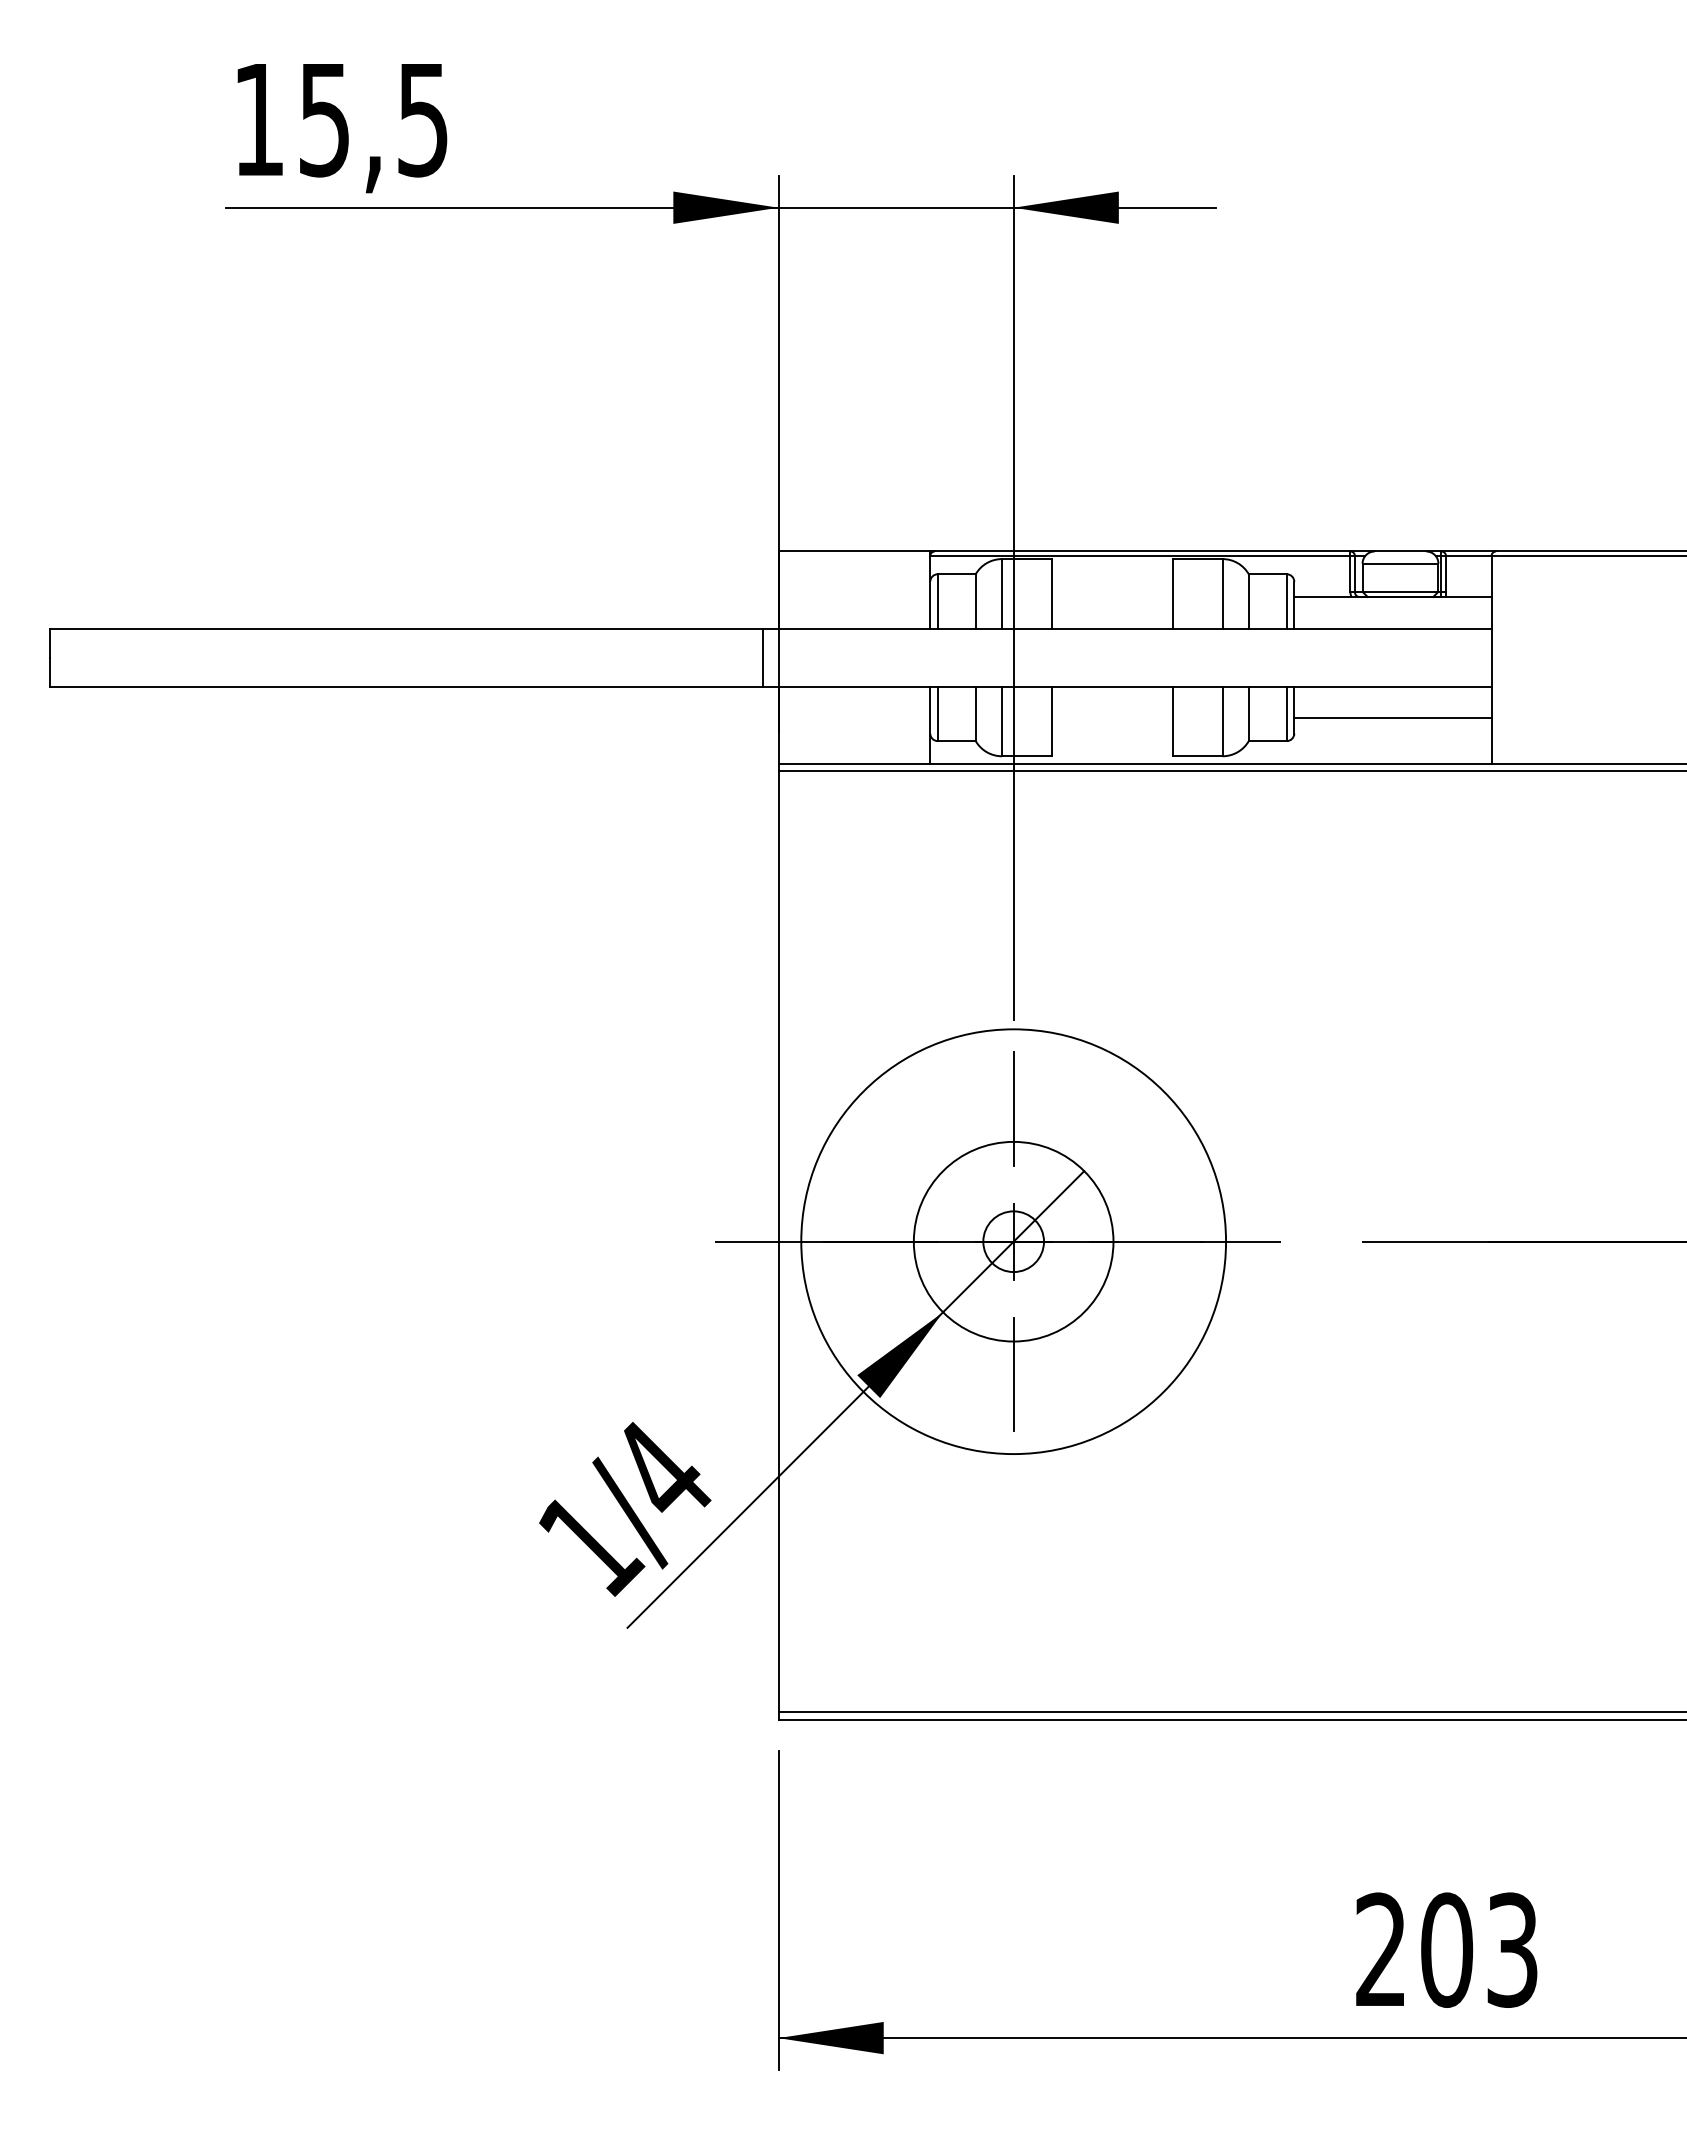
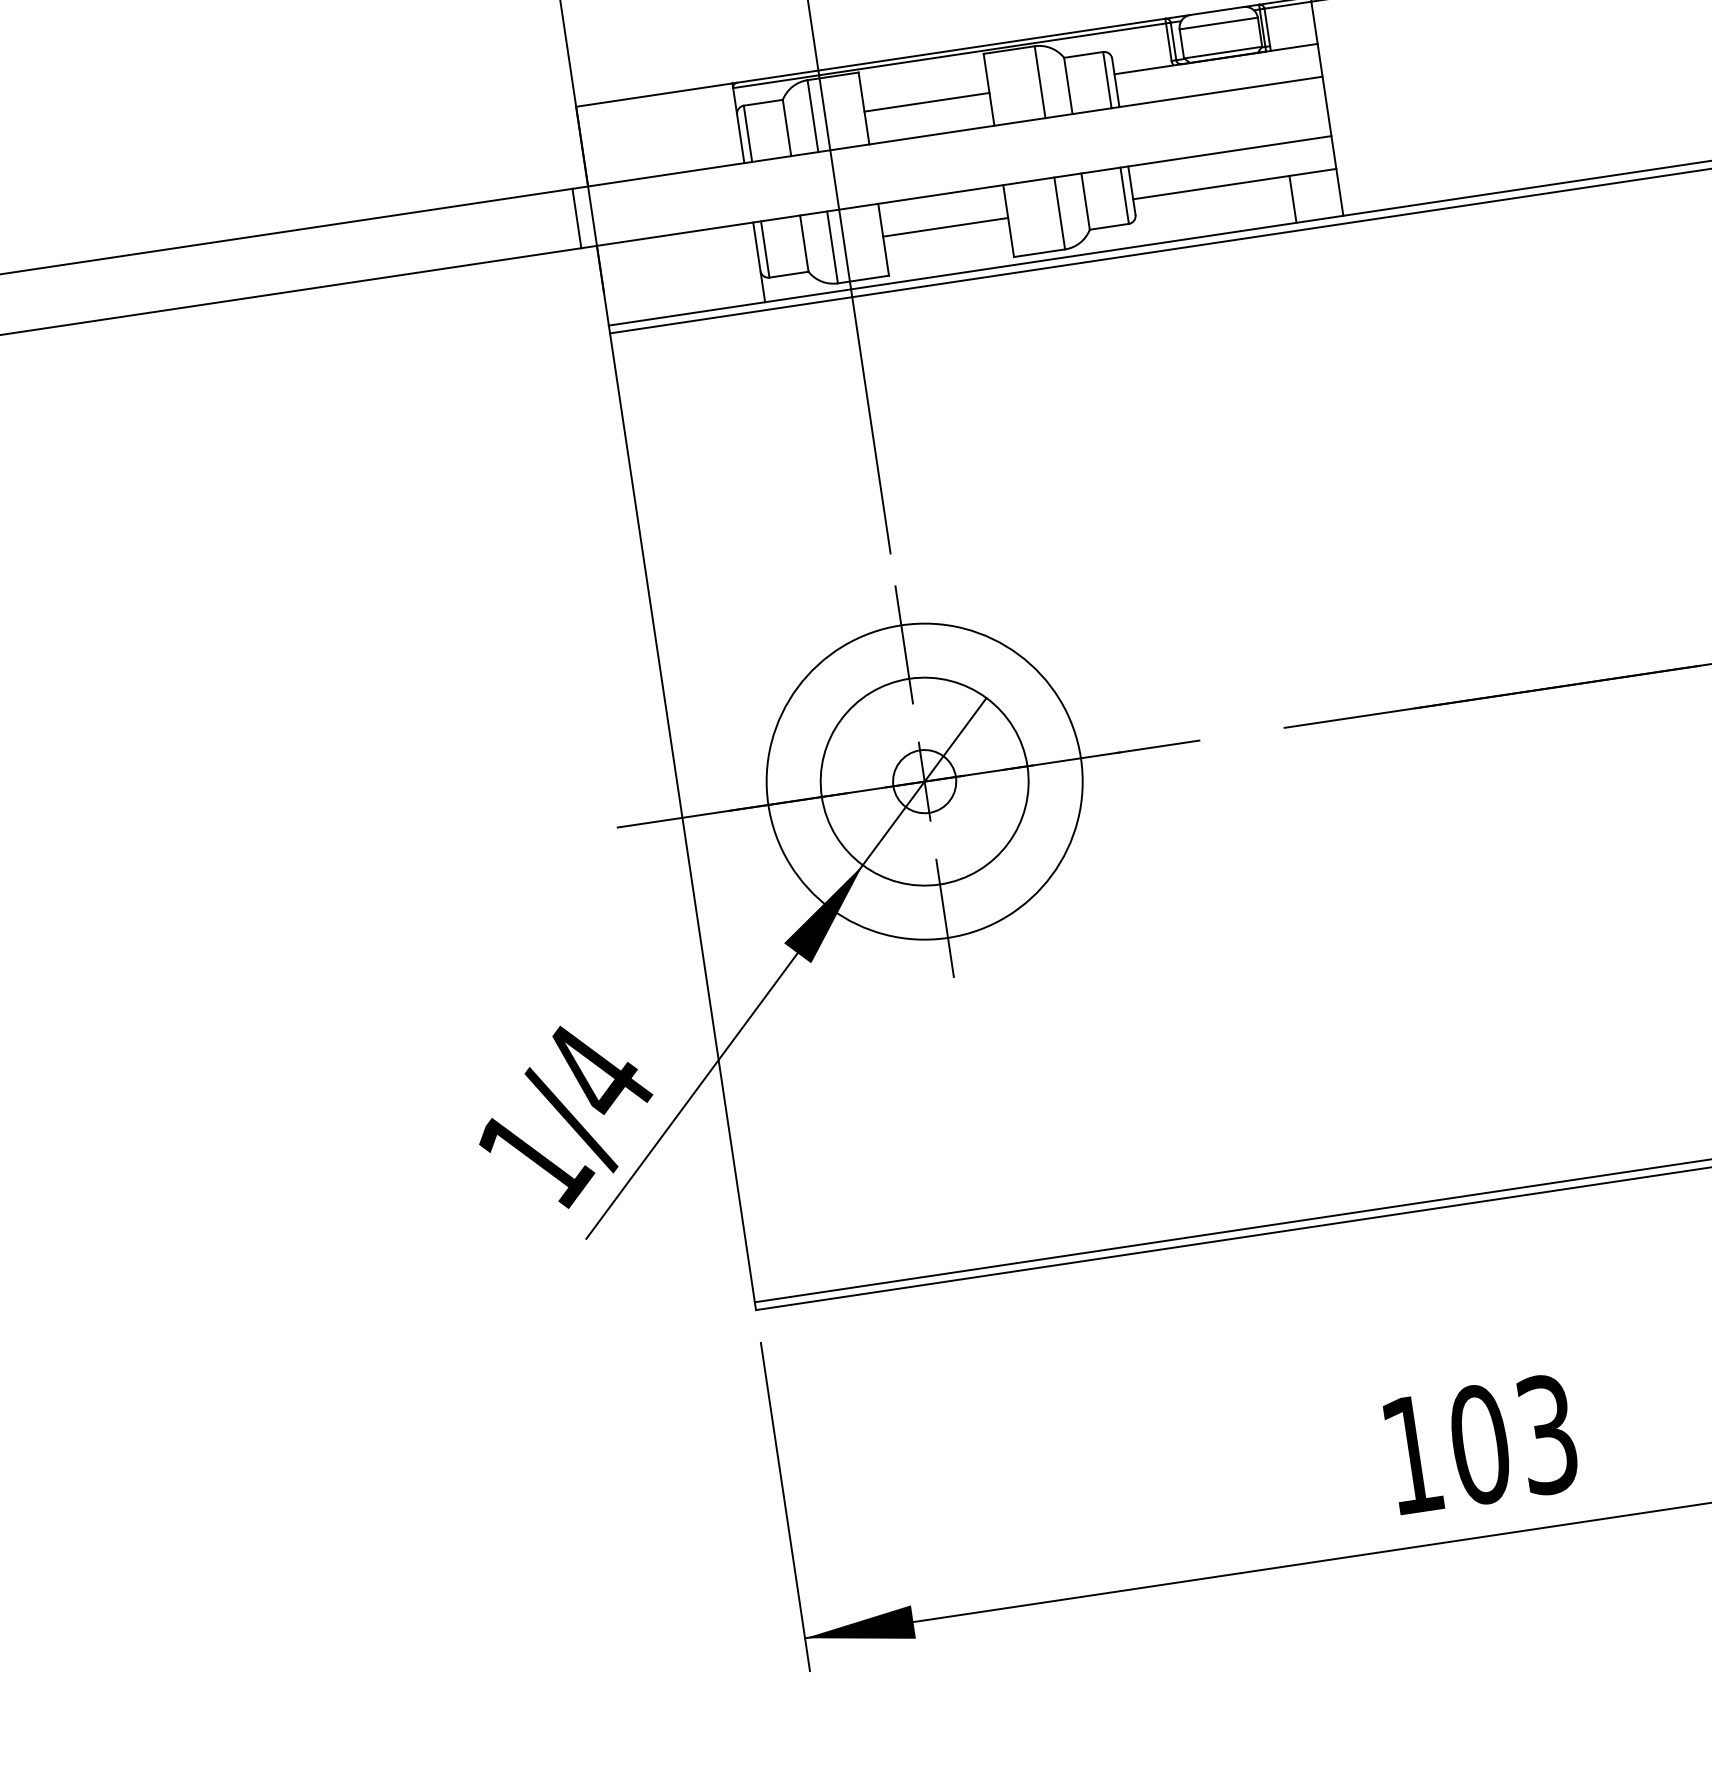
line: (1111, 597) -> (926, 102), added
line: (1111, 718) -> (944, 227), added
line: (1446, 740) -> (1293, 198), added
circle: (1013, 1241) -> (924, 781), size x0.71
text: (1380, 1948) -> (1411, 1453), 203 -> 103

